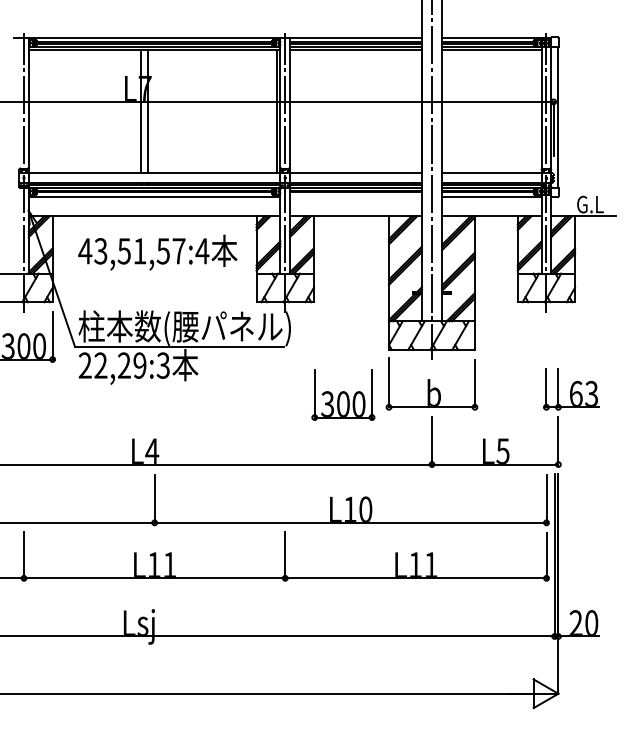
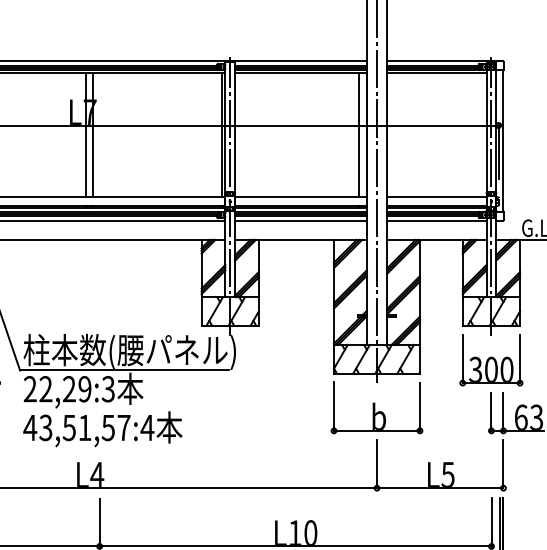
line: (414, 111) -> (359, 135), added
line: (355, 197) -> (300, 221), added
text: (157, 252) -> (102, 429), moved
part: (343, 394) -> (491, 360), moved

